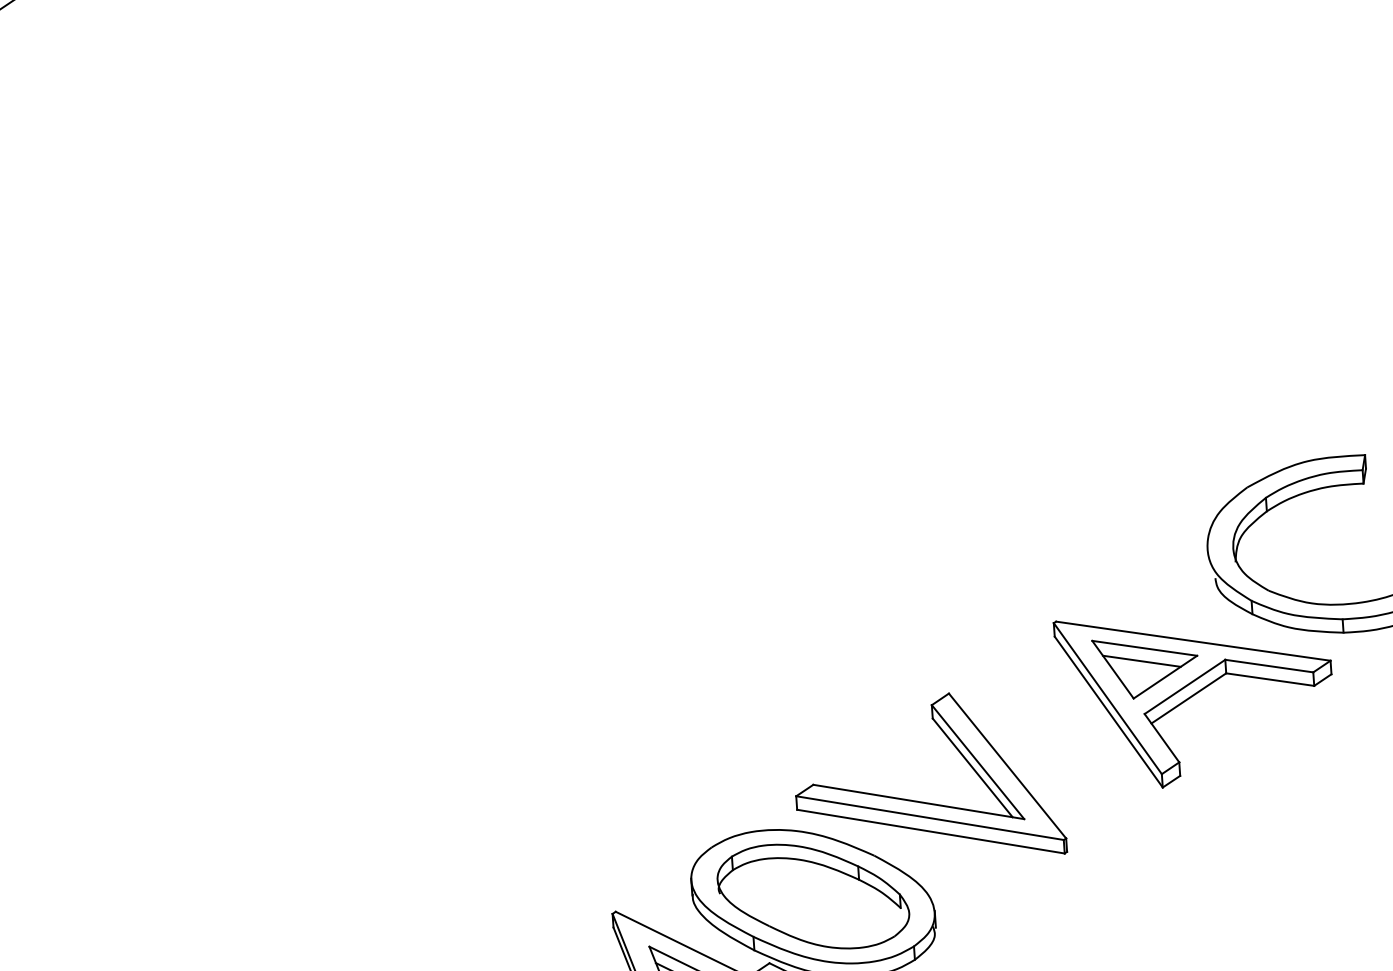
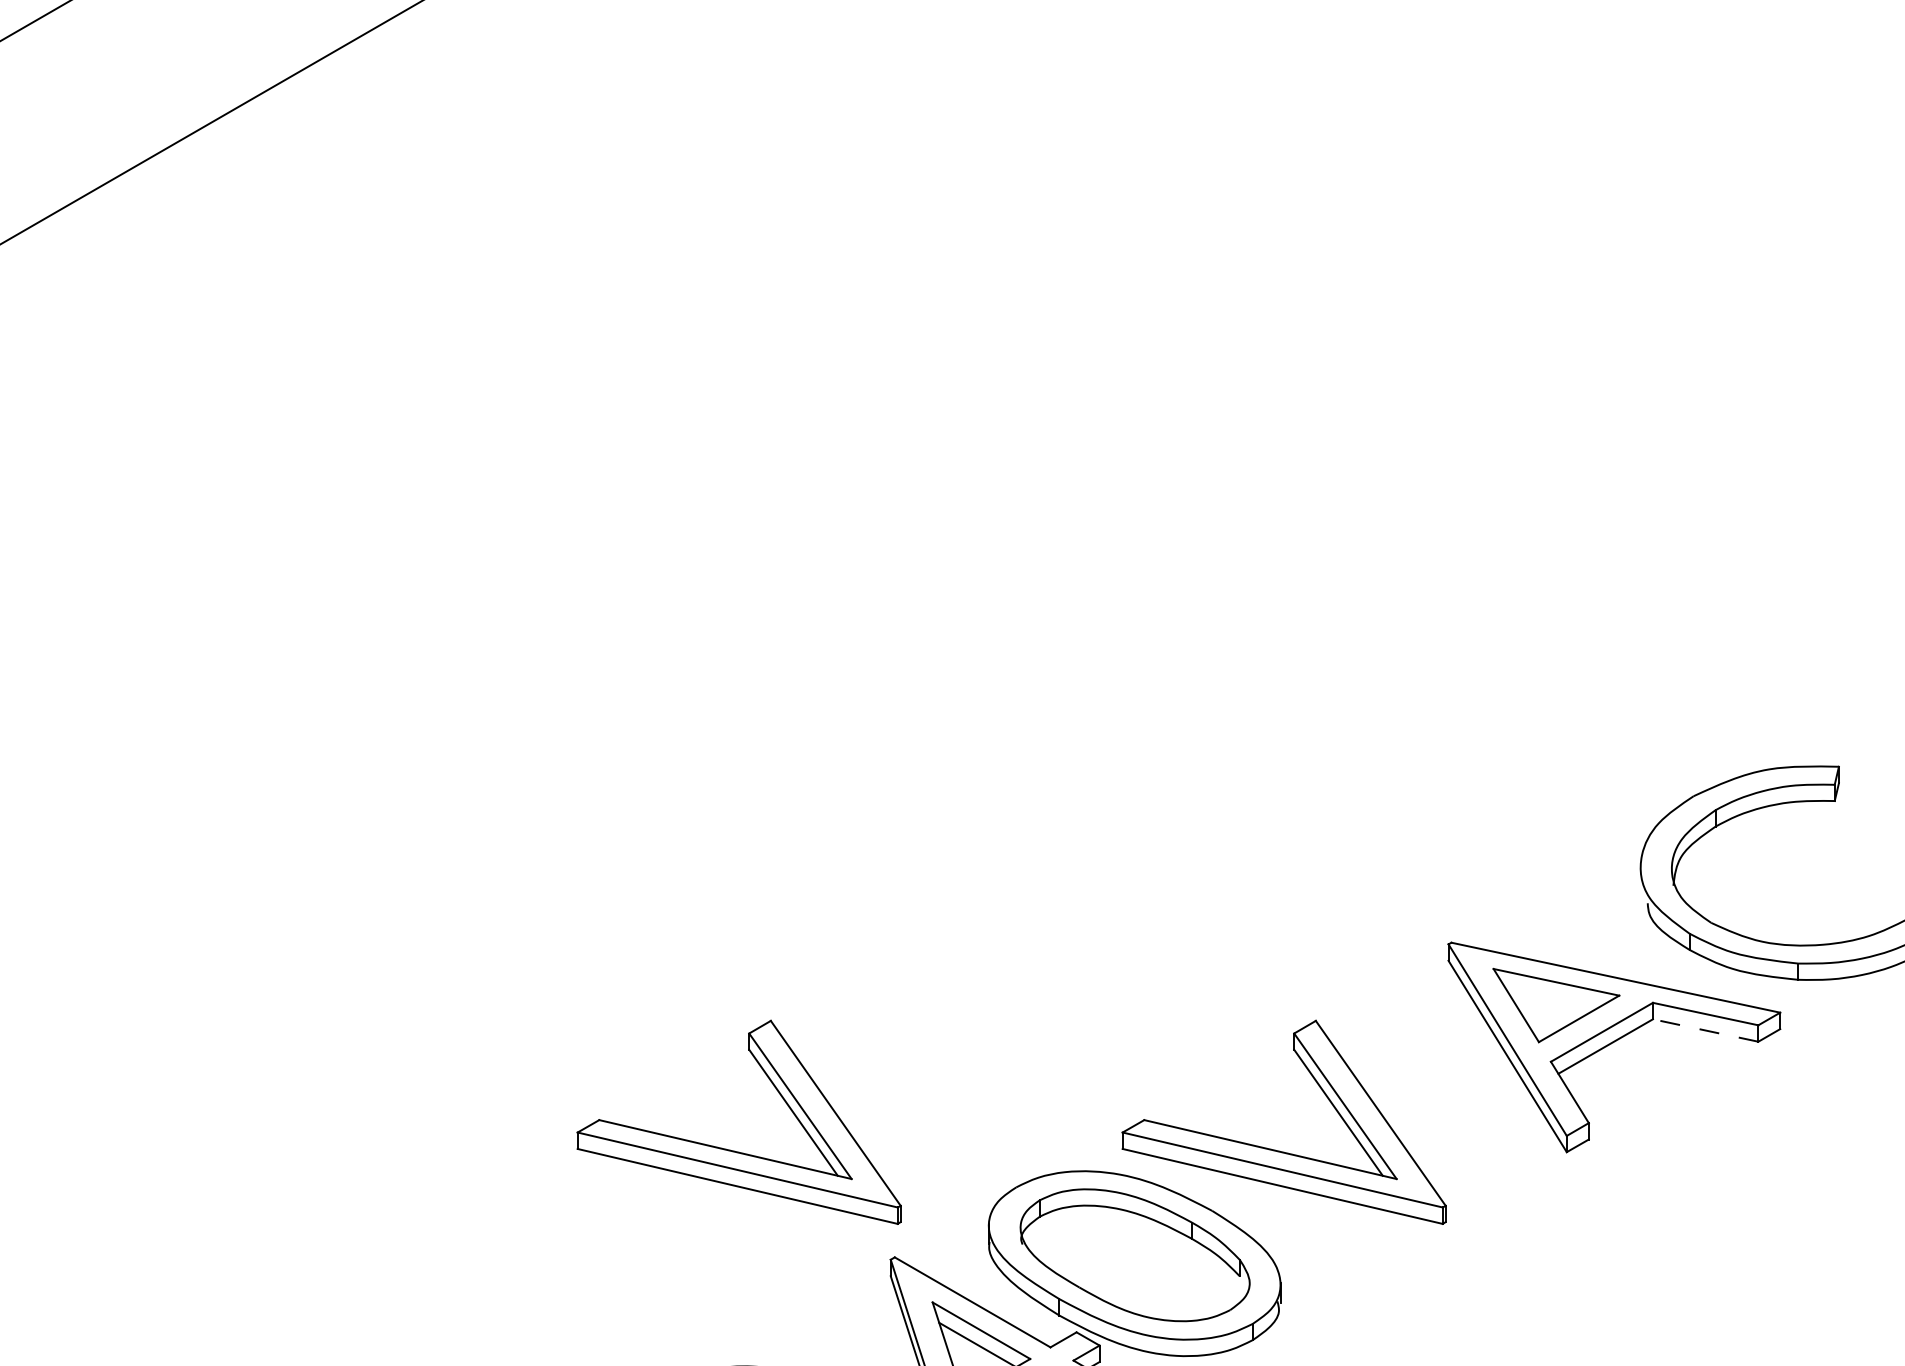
line: (1141, 661) -> (1551, 997), removed
line: (1270, 679) -> (1705, 1030), solid -> dashed
part: (474, 832) -> (730, 1149), added

